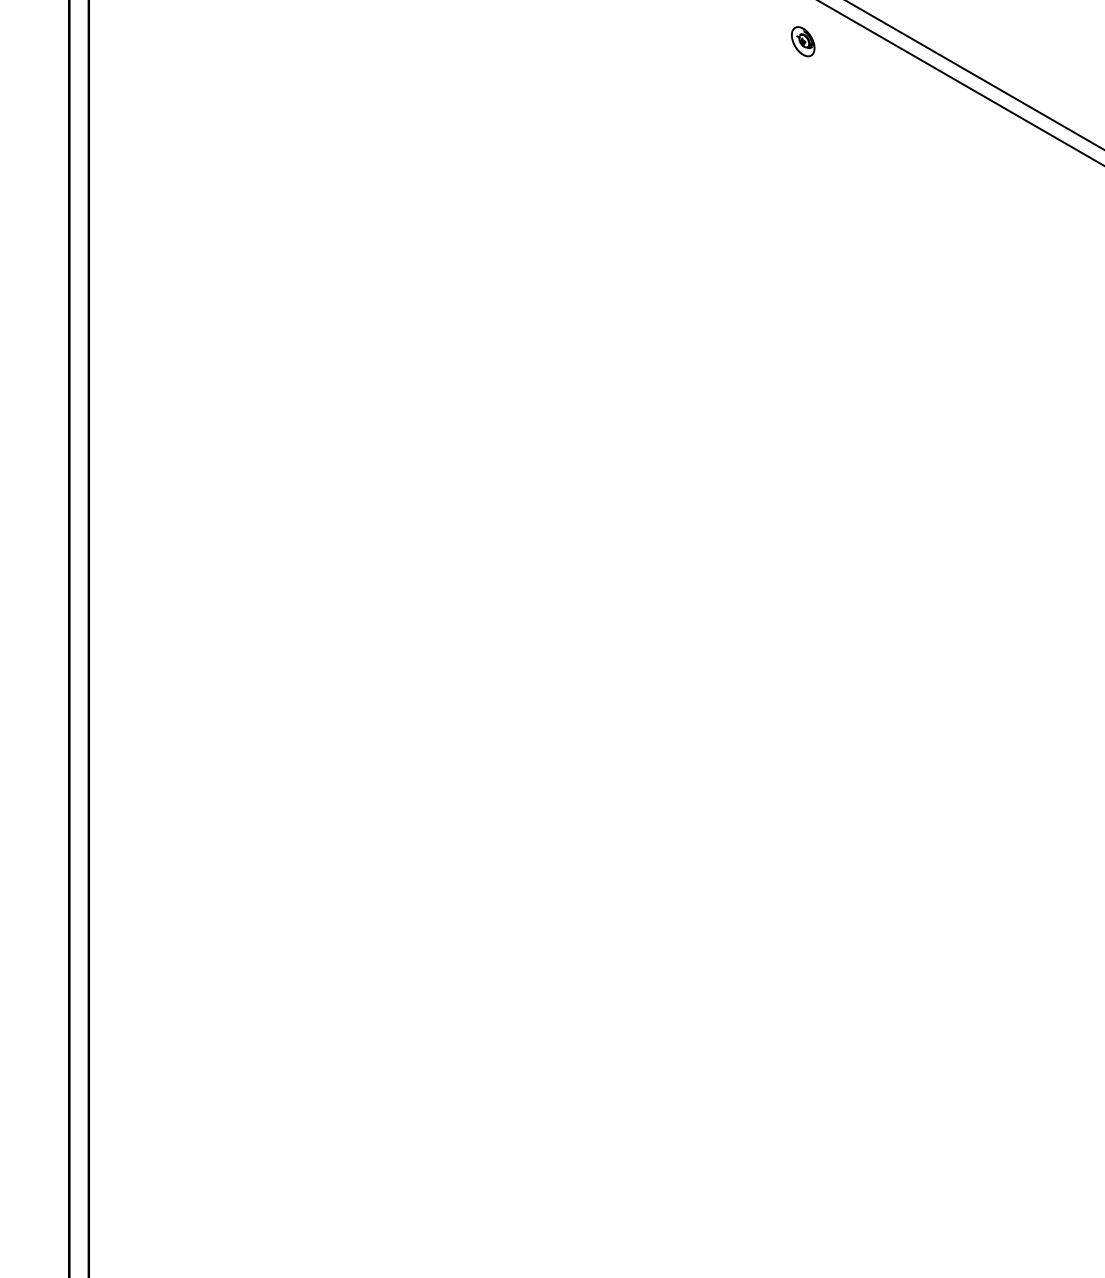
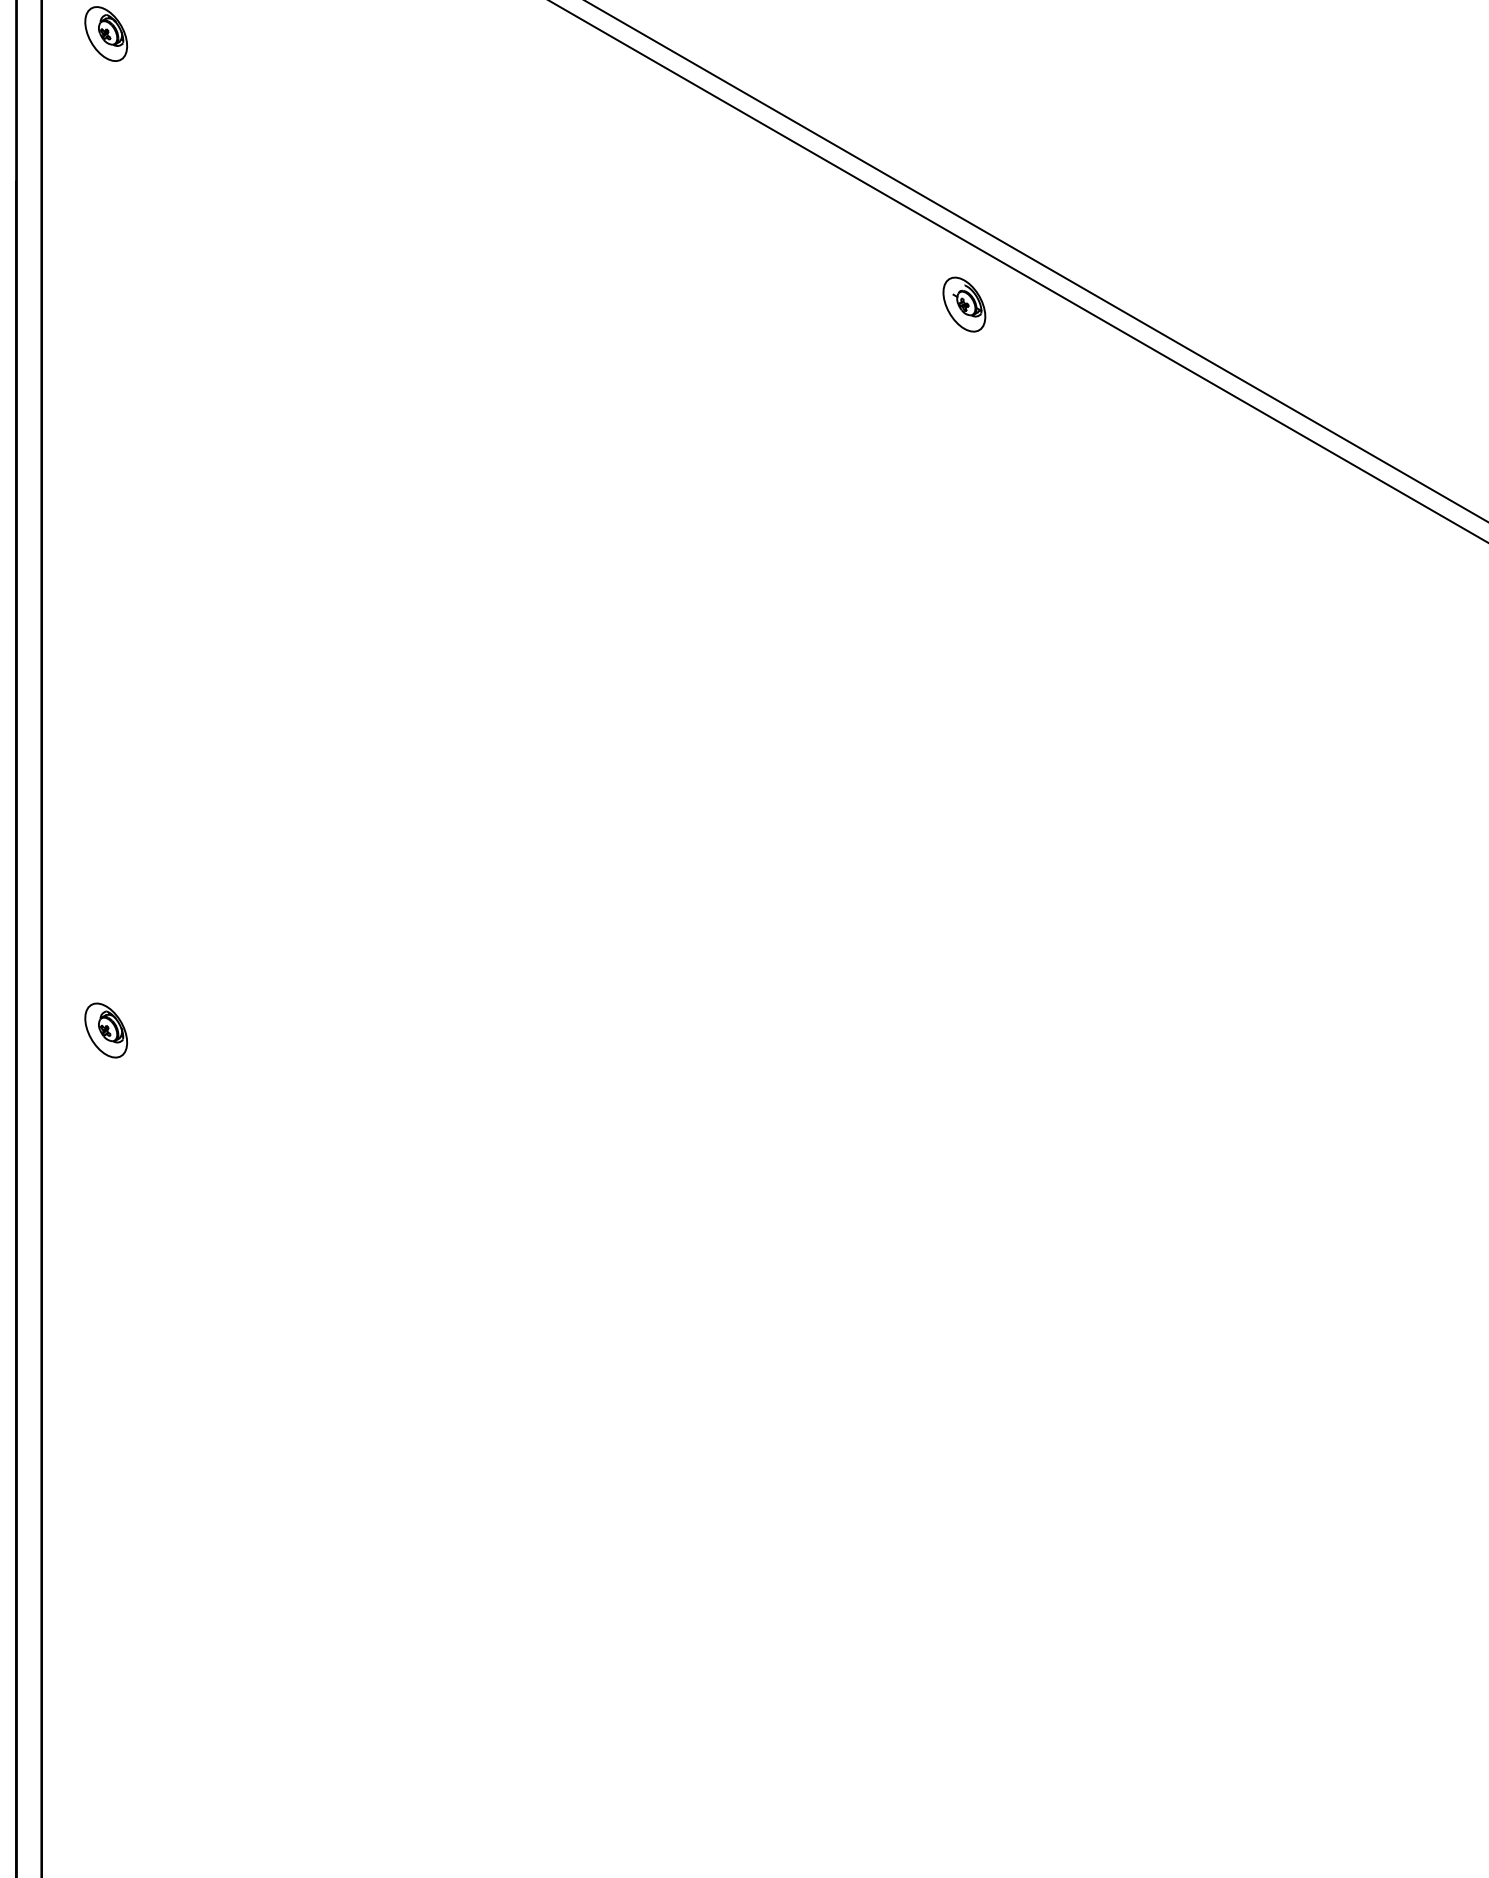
part: (803, 41) -> (964, 304), size x1.43
part: (138, 603) -> (106, 1030), added

